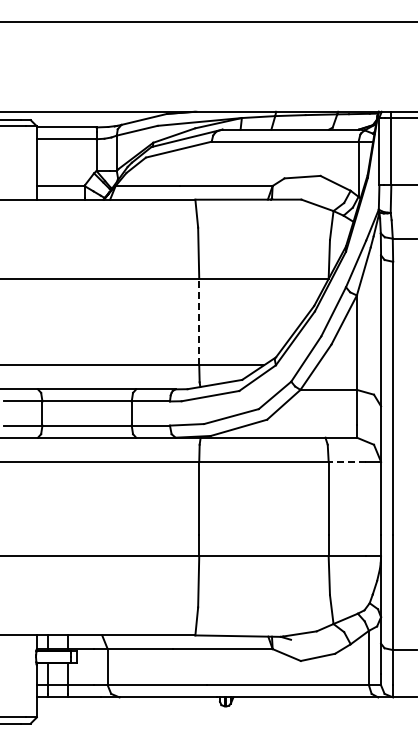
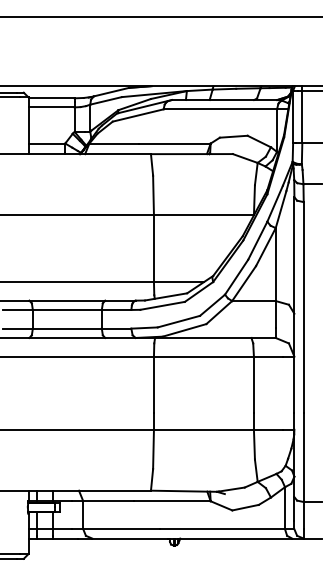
line: (199, 321) -> (154, 248), dashed -> solid
line: (347, 461) -> (268, 356), dashed -> solid

